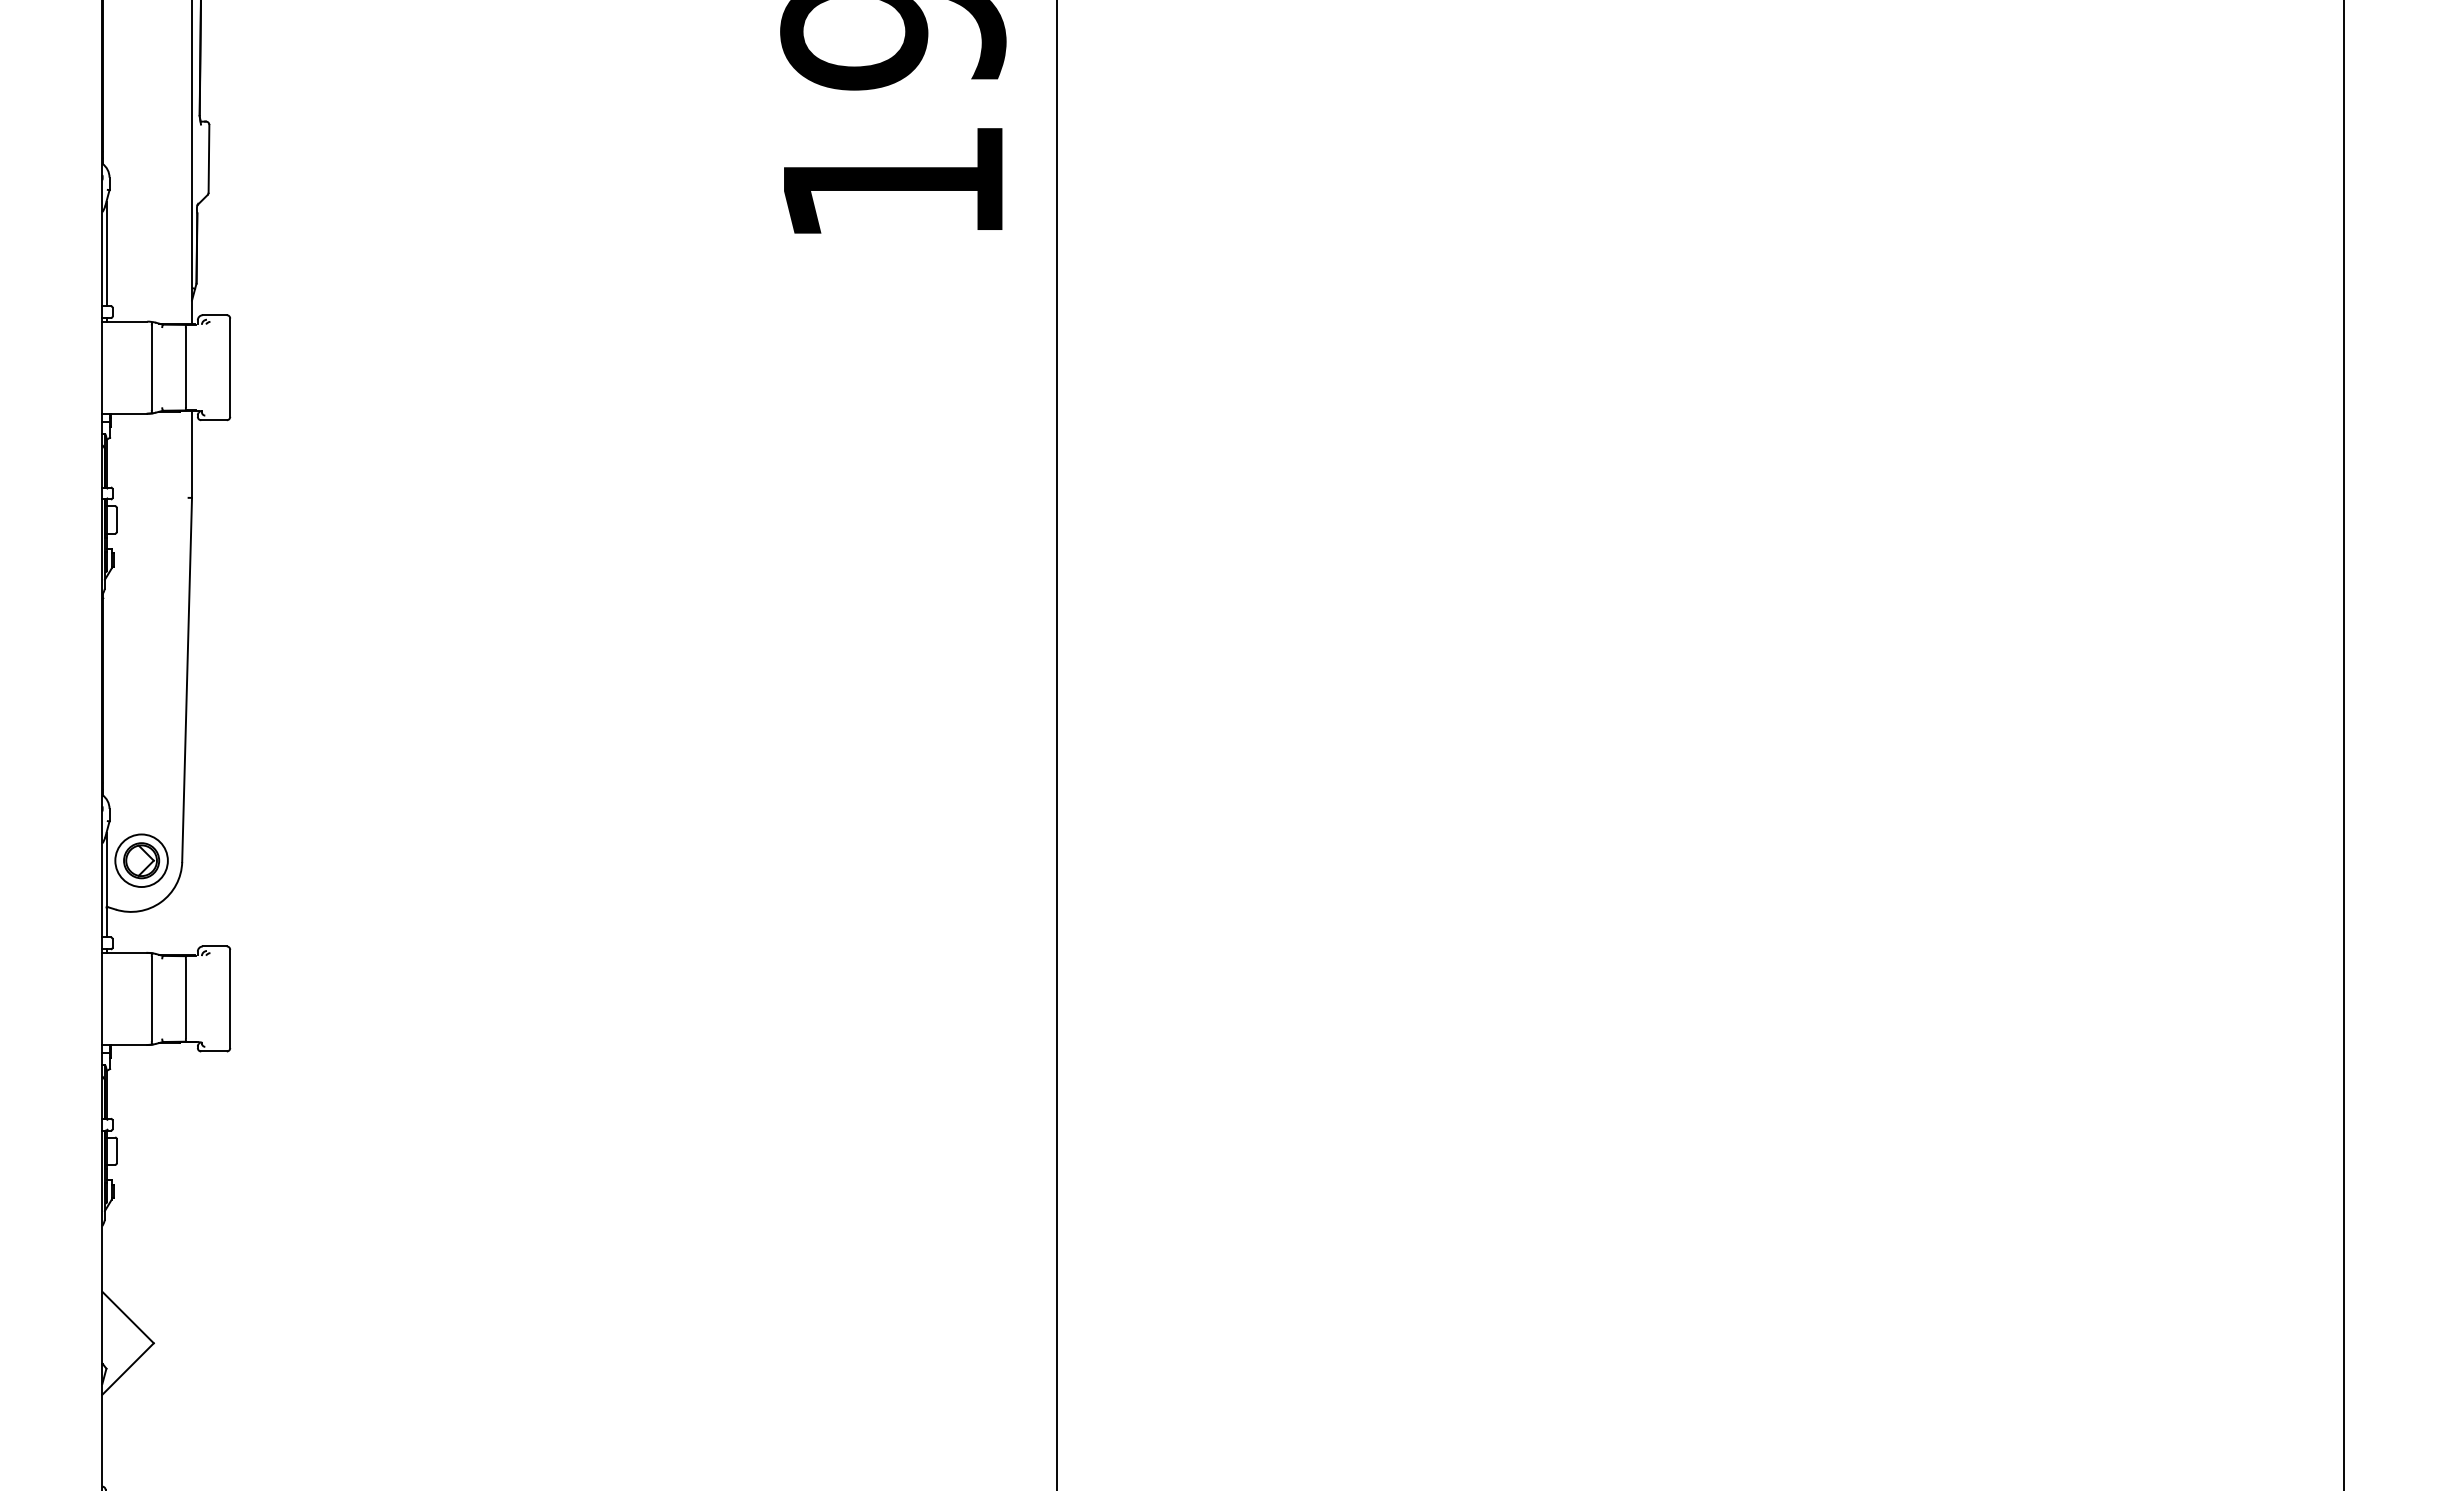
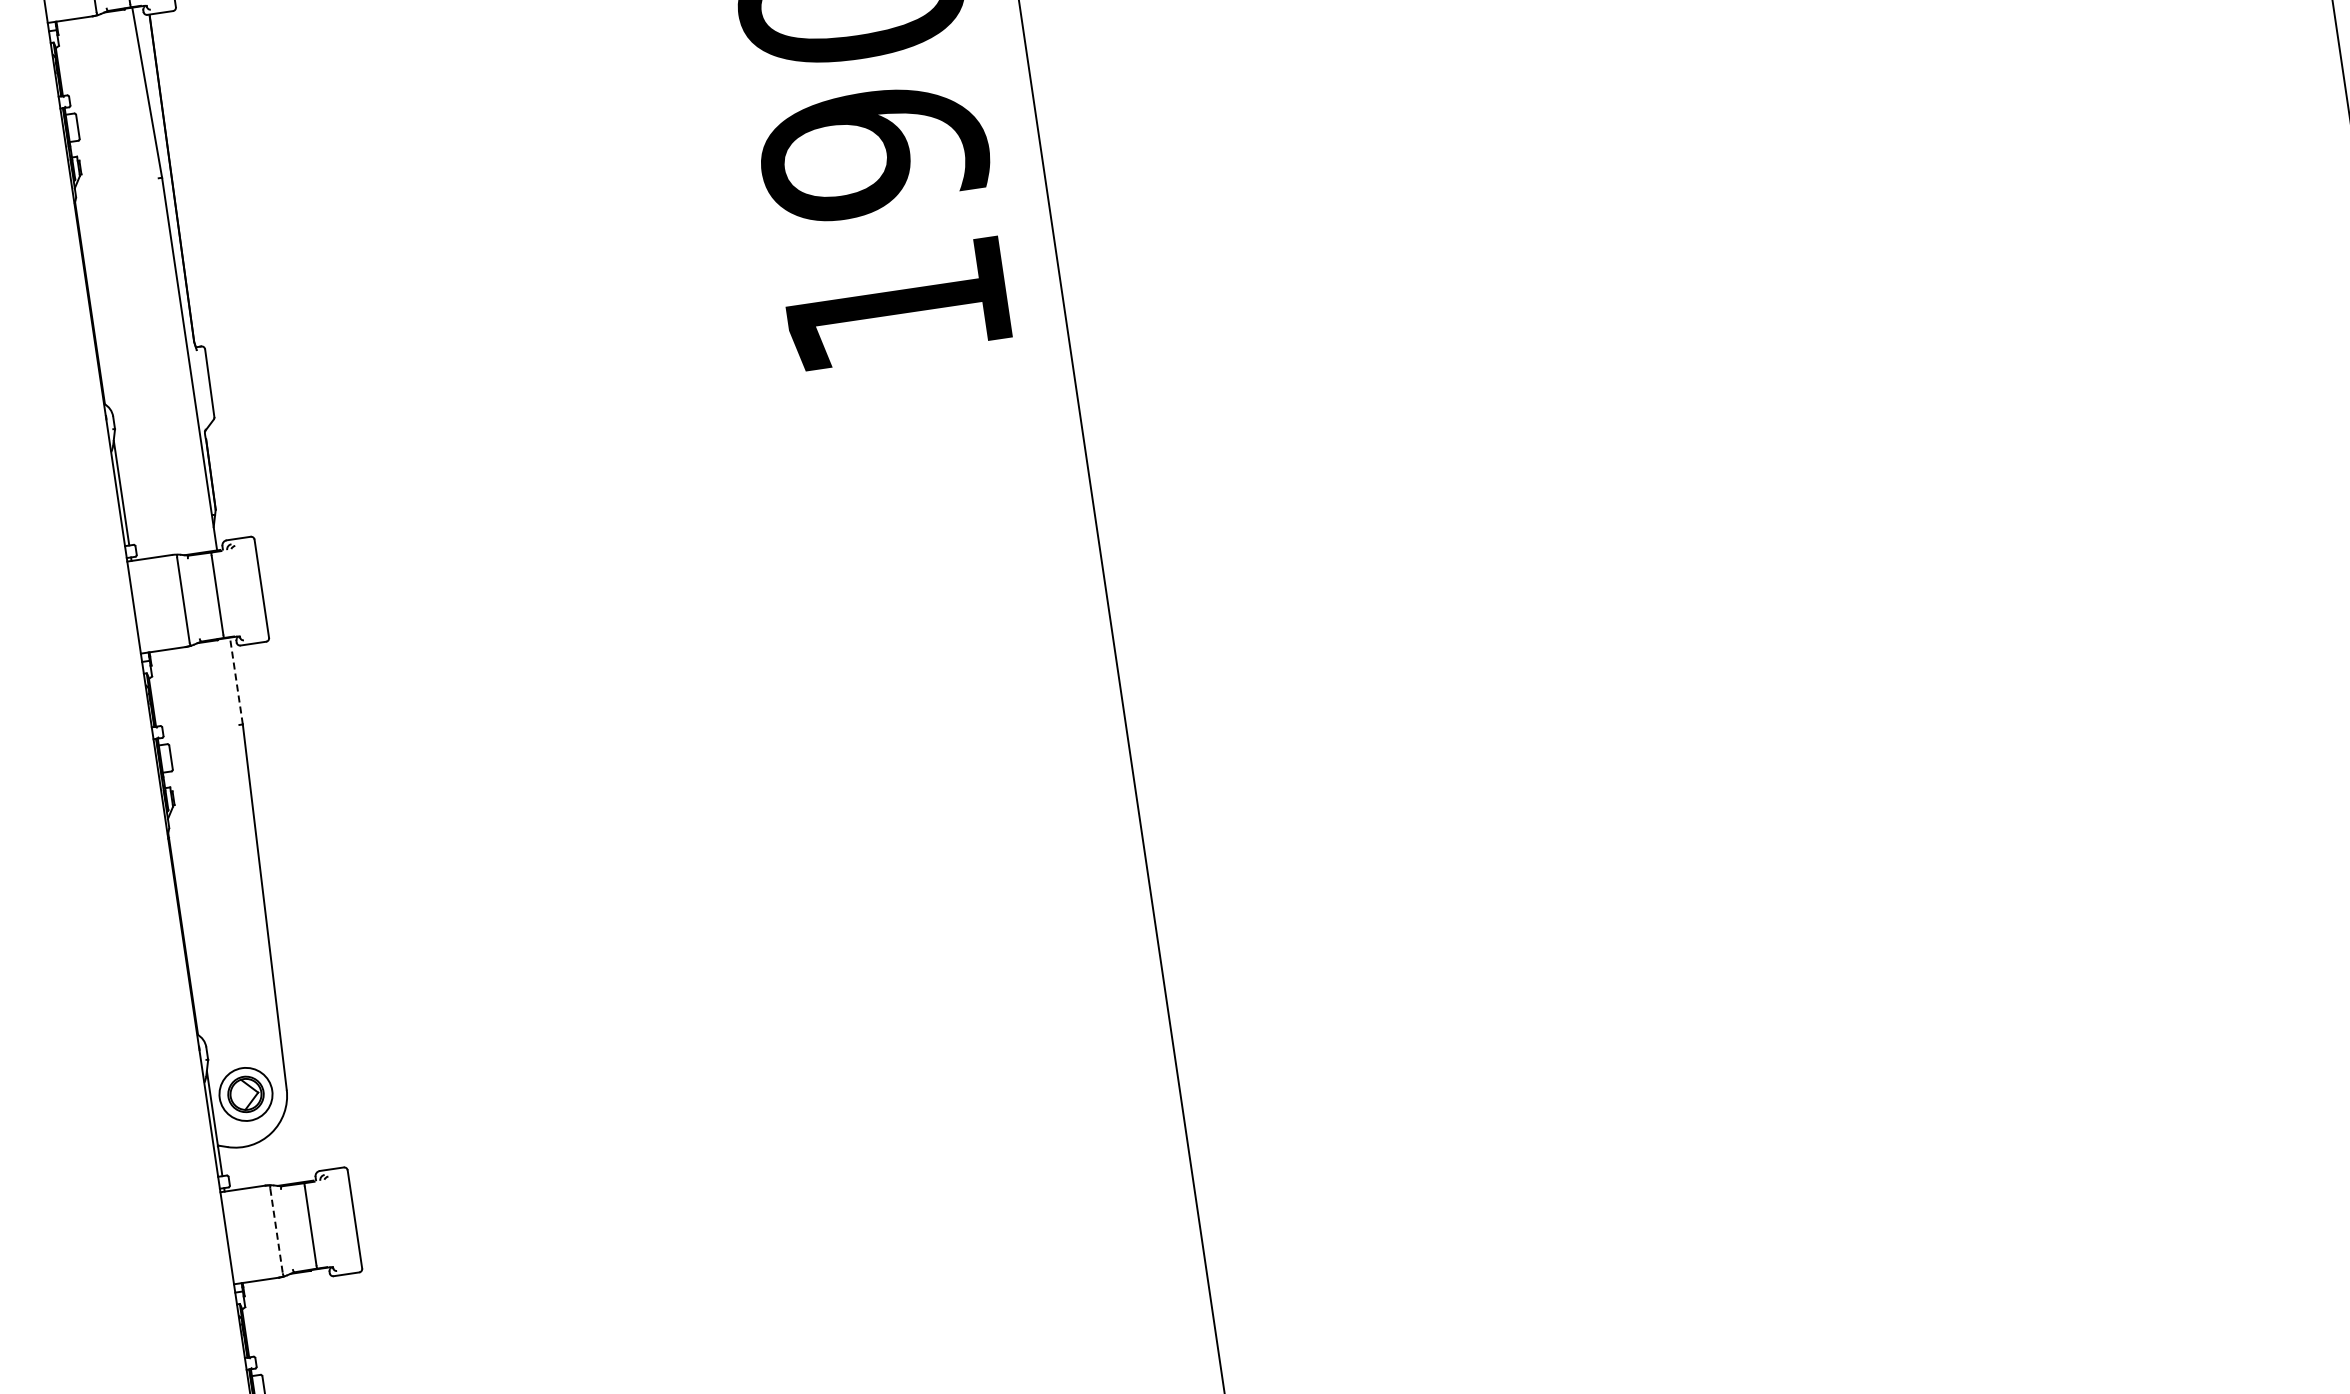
line: (192, 453) -> (236, 680), solid -> dashed
line: (151, 999) -> (276, 1231), solid -> dashed

